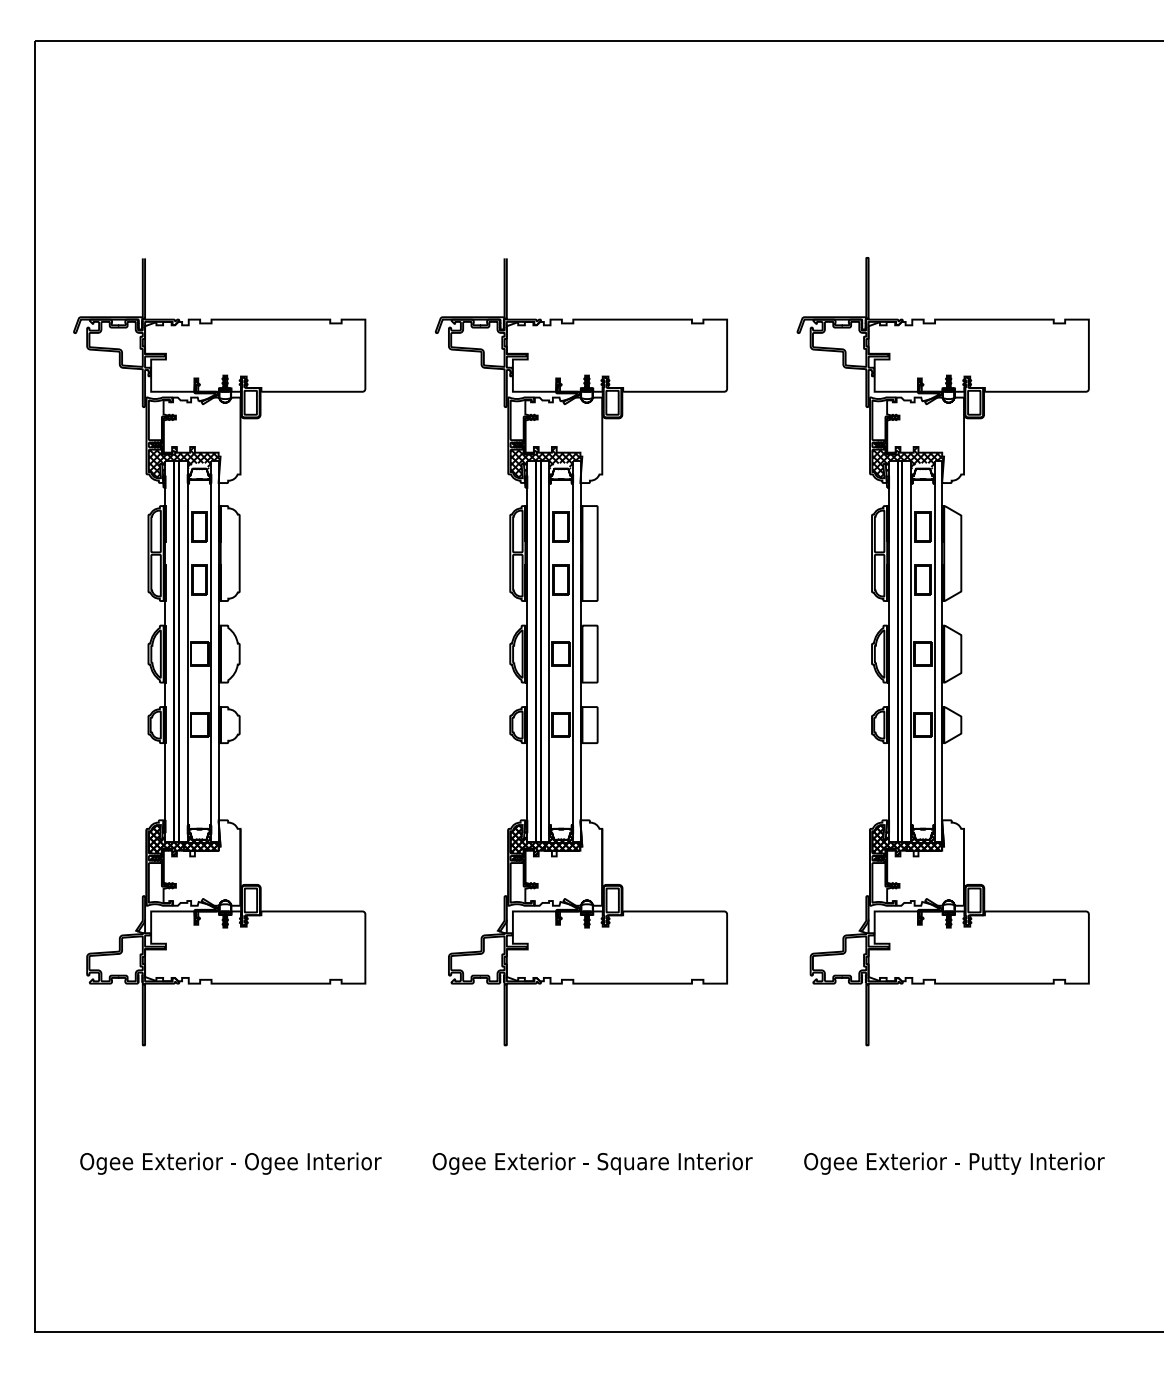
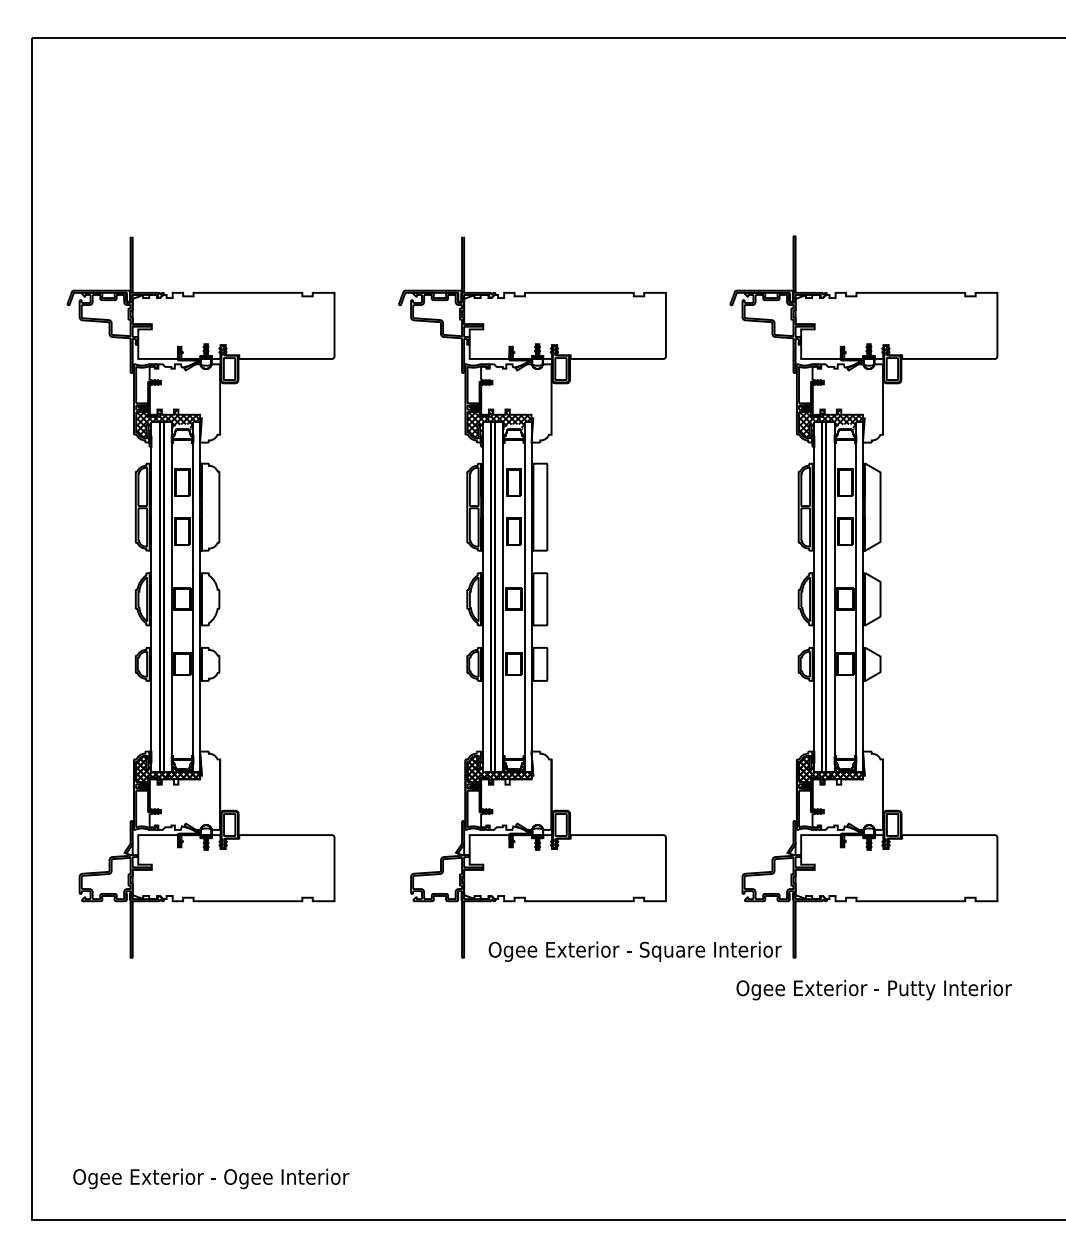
text: (230, 1163) -> (210, 1178), moved
text: (592, 1163) -> (635, 951), moved
text: (954, 1163) -> (874, 989), moved

